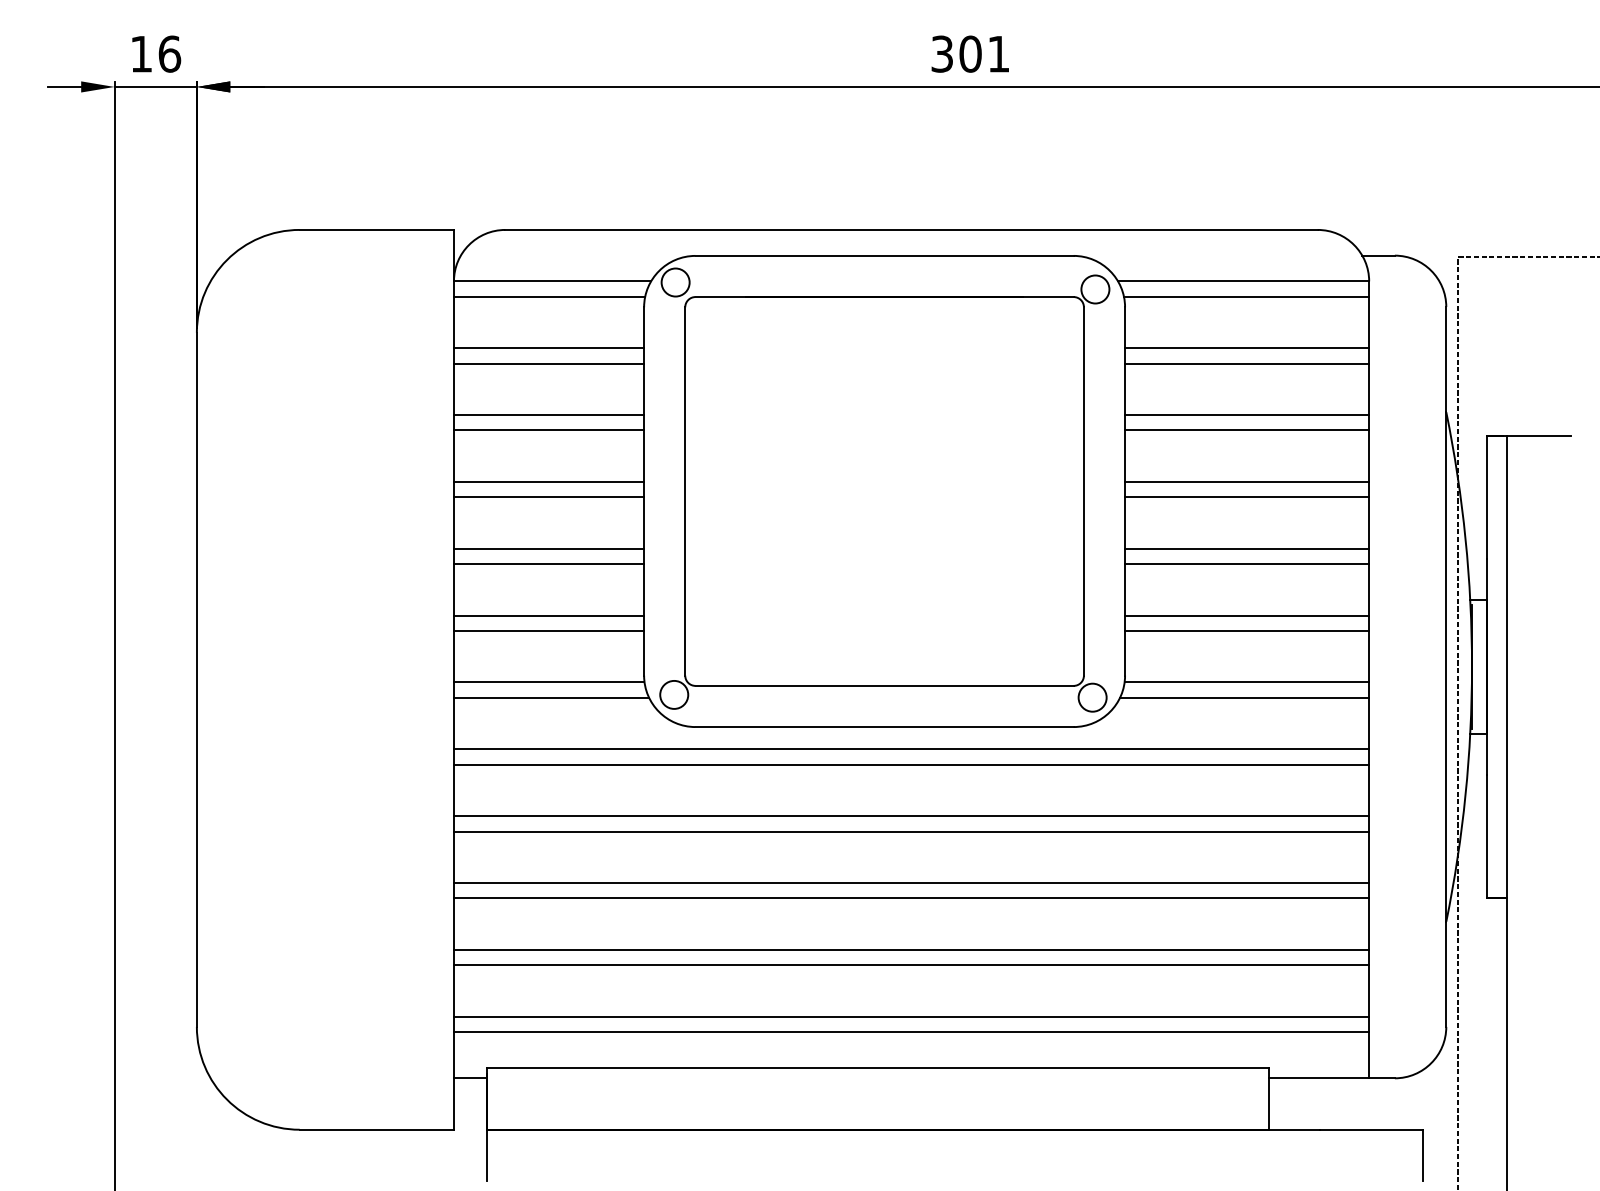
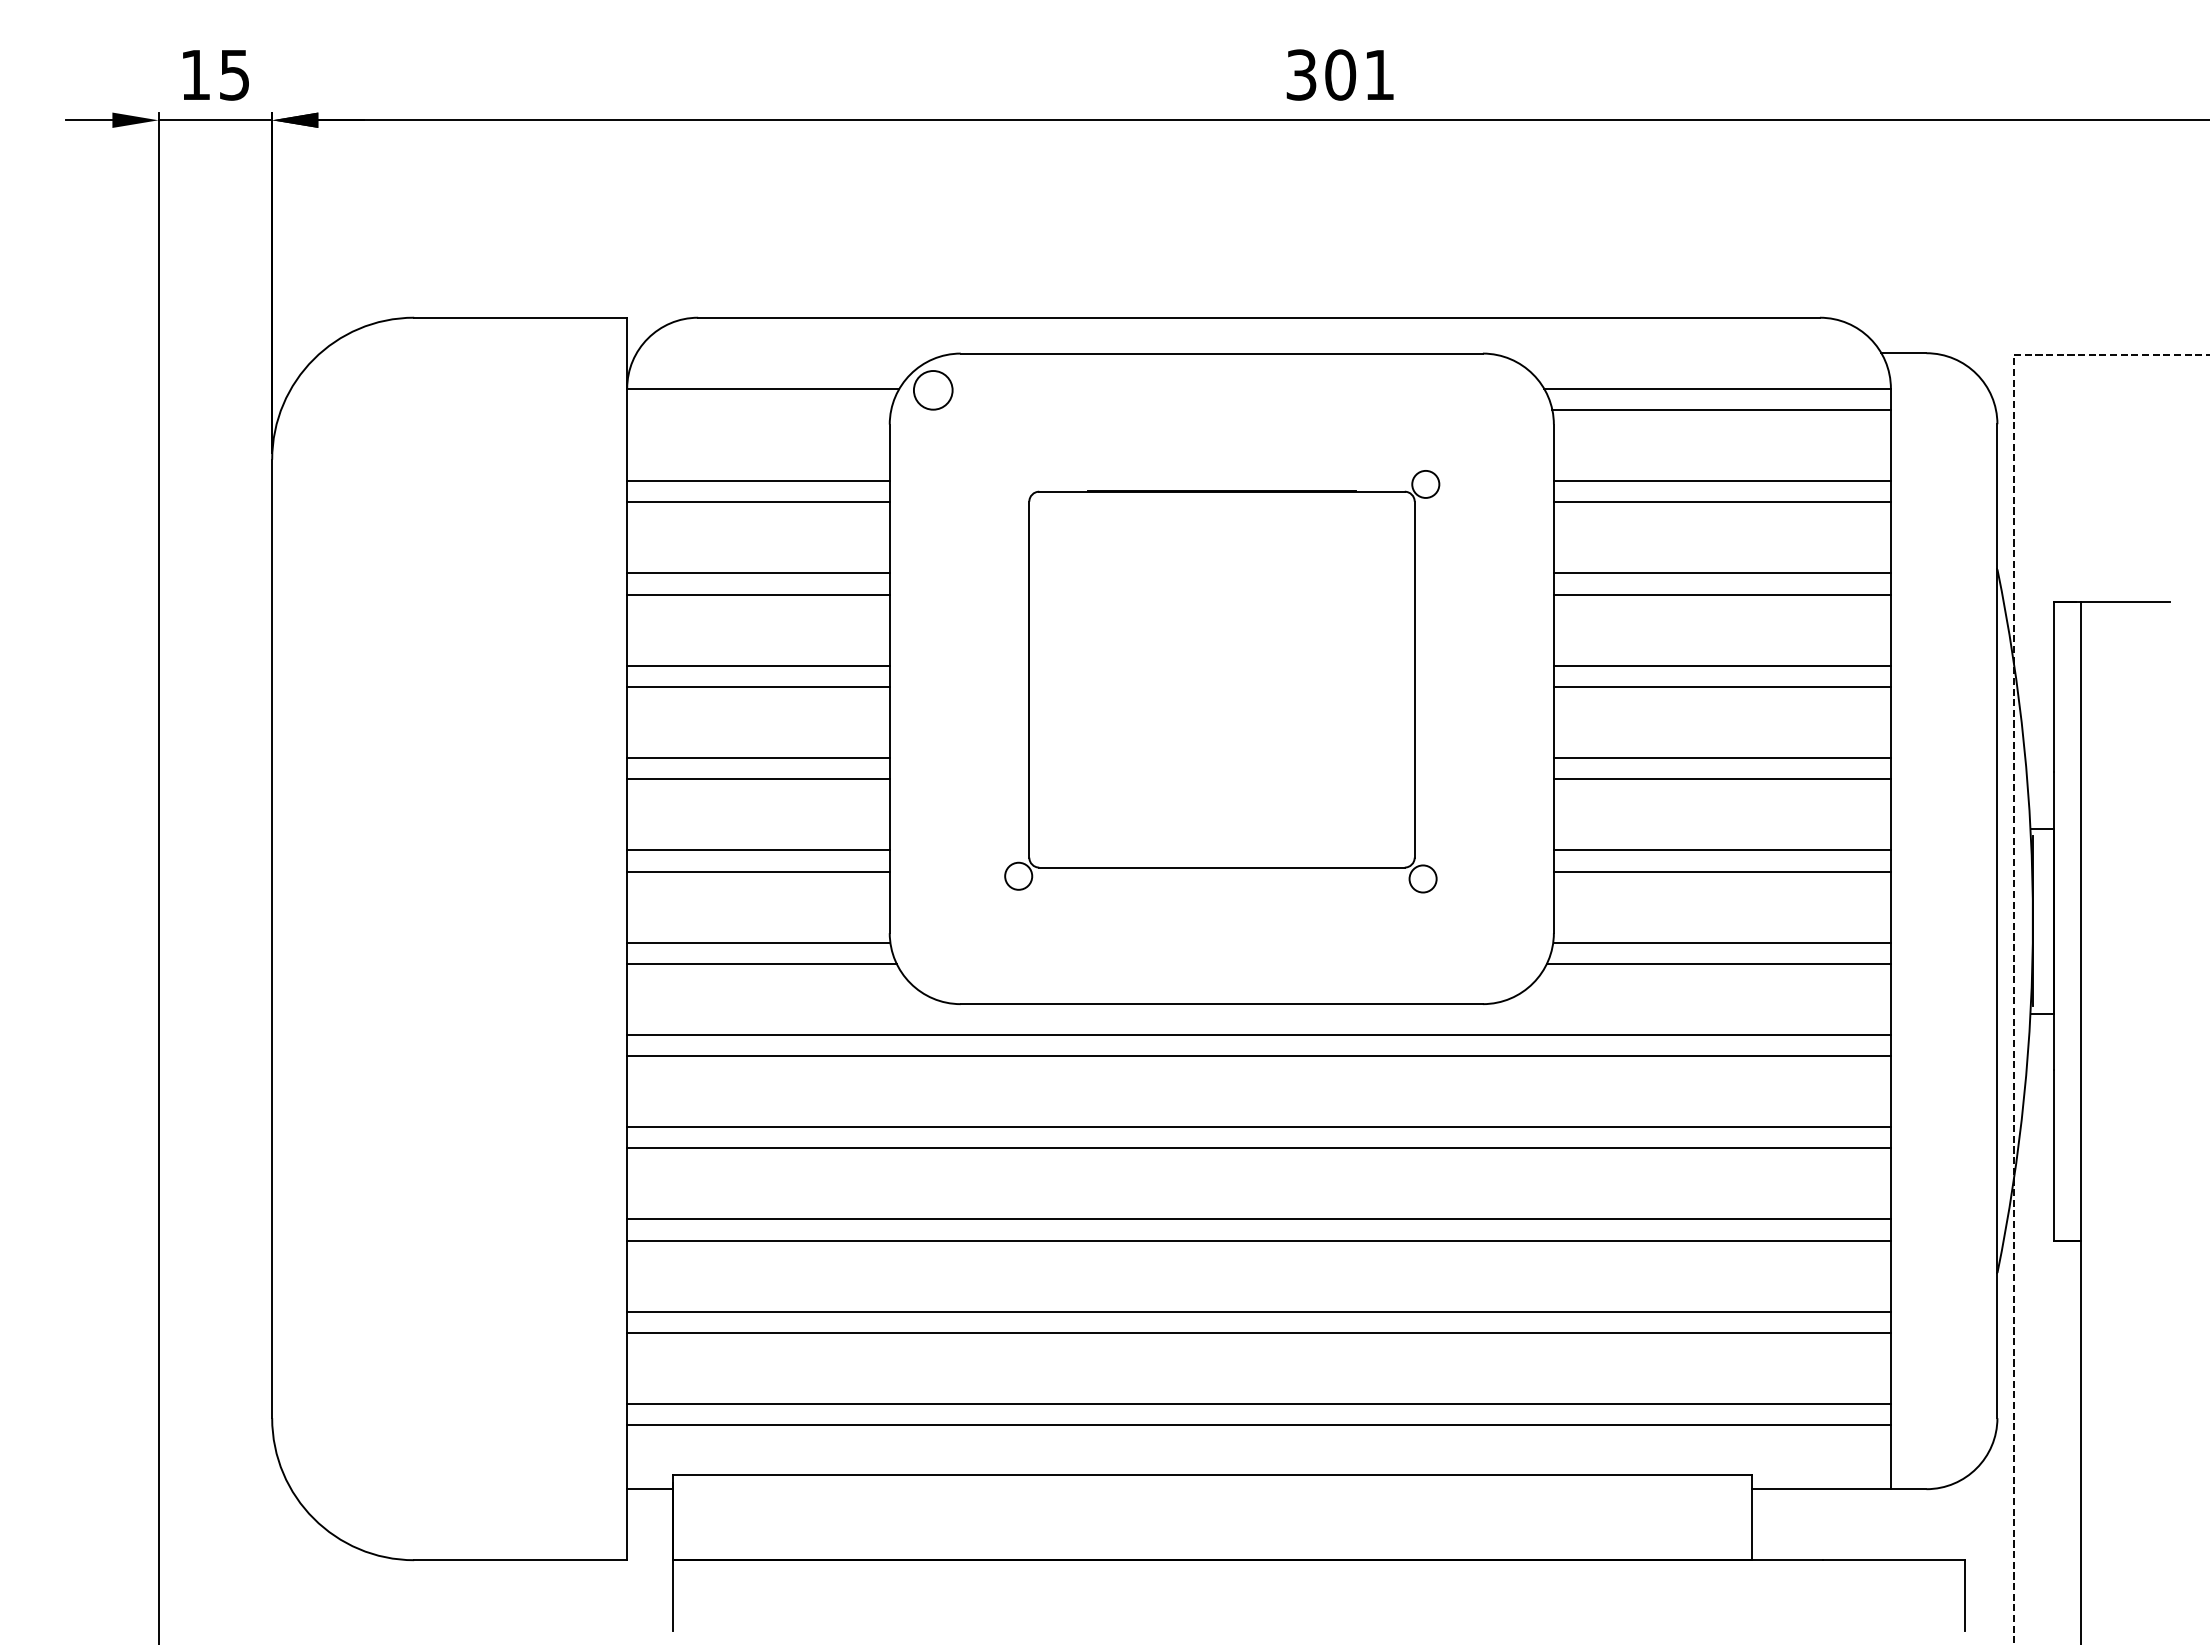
text: (169, 53) -> (234, 74), 16 -> 15
line: (549, 297) -> (759, 410), removed
part: (885, 493) -> (1222, 681), size x0.7

